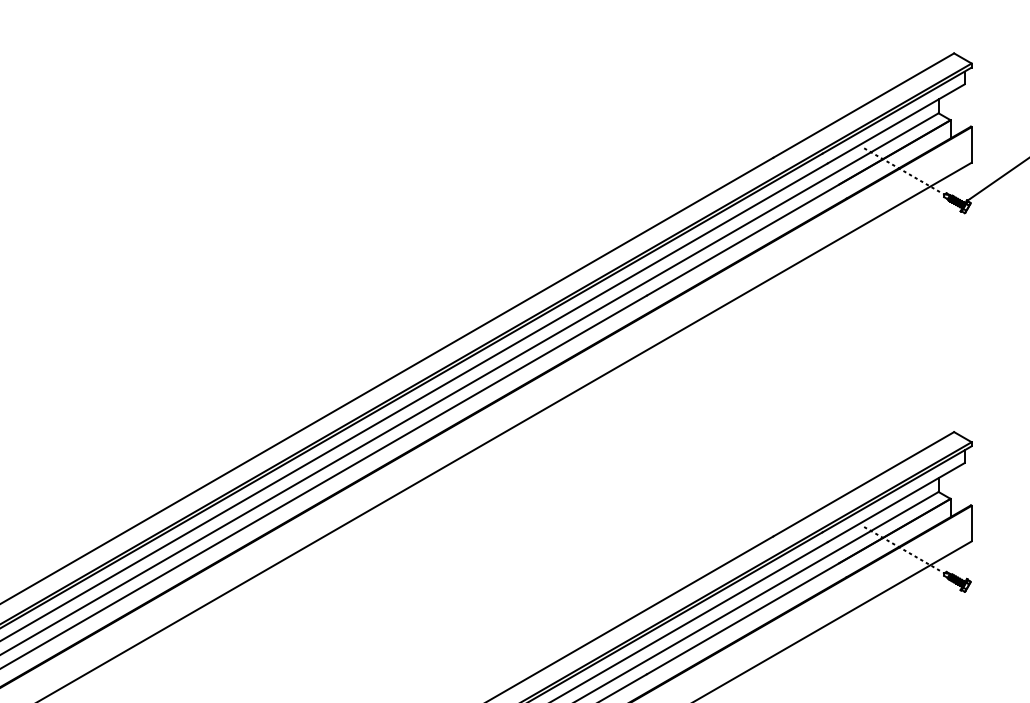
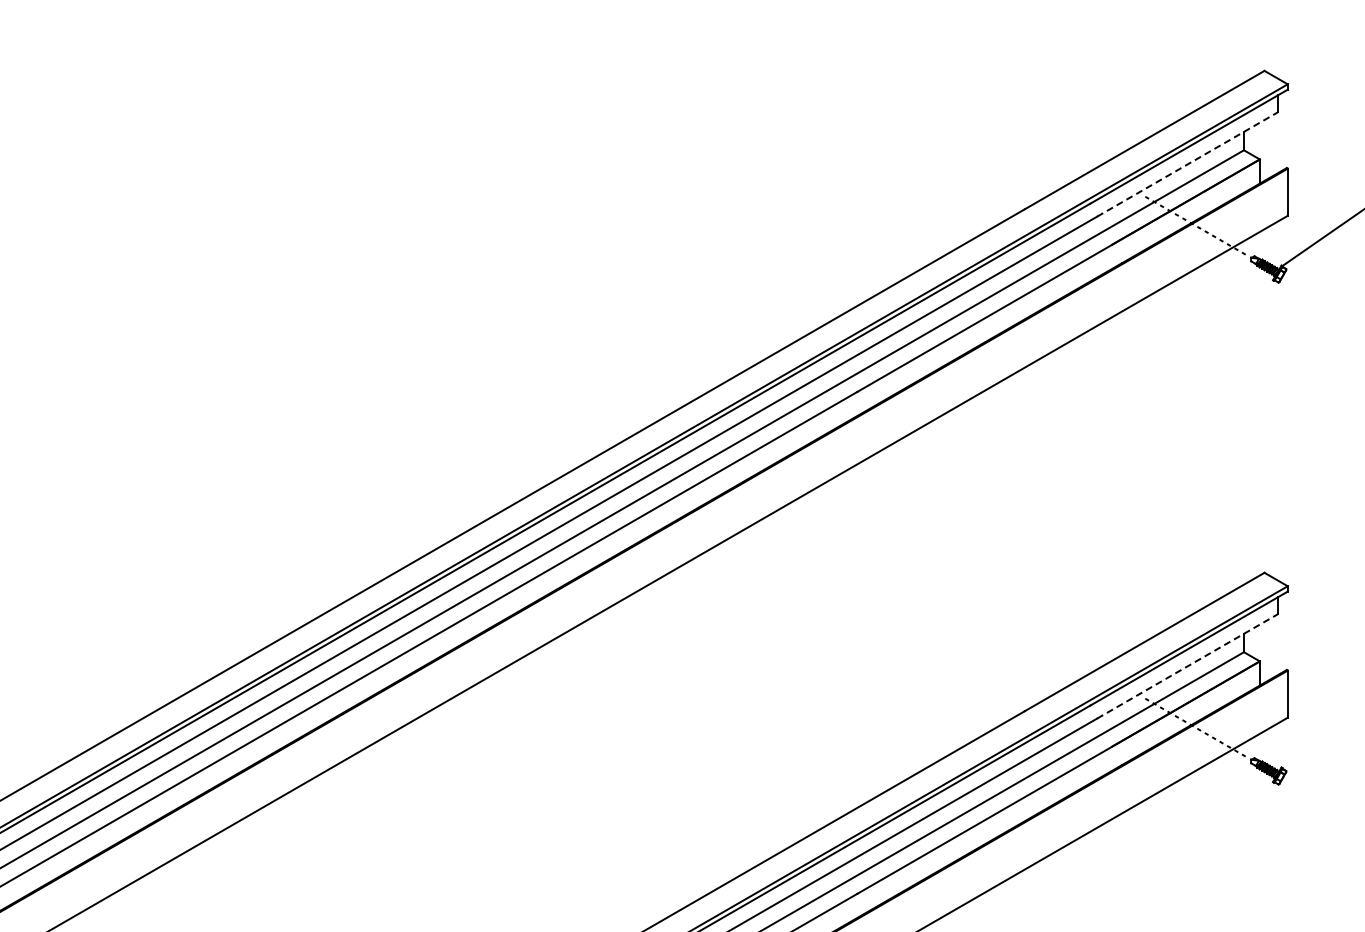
line: (896, 124) -> (1187, 164), solid -> dashed
line: (896, 502) -> (1187, 666), solid -> dashed

